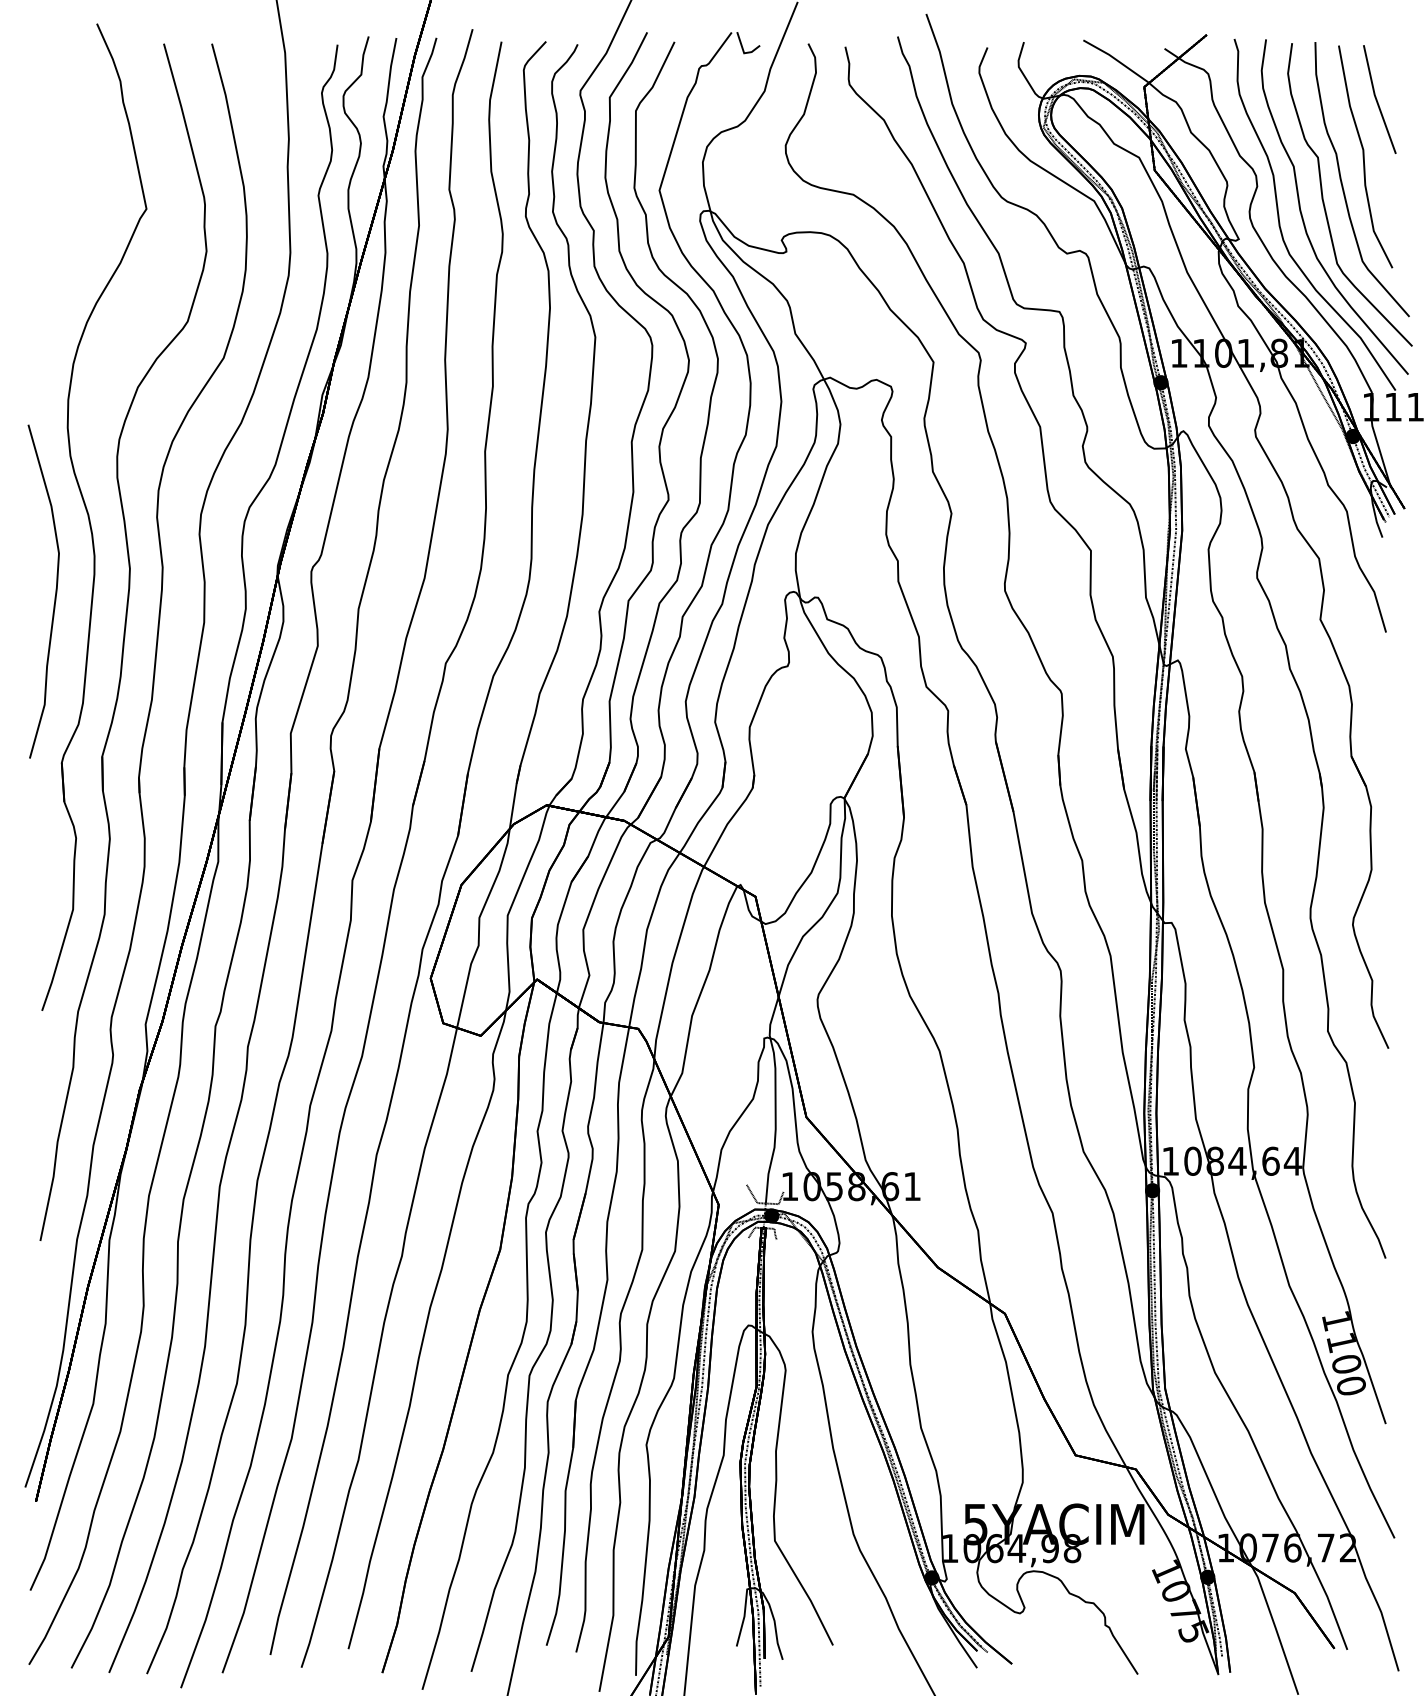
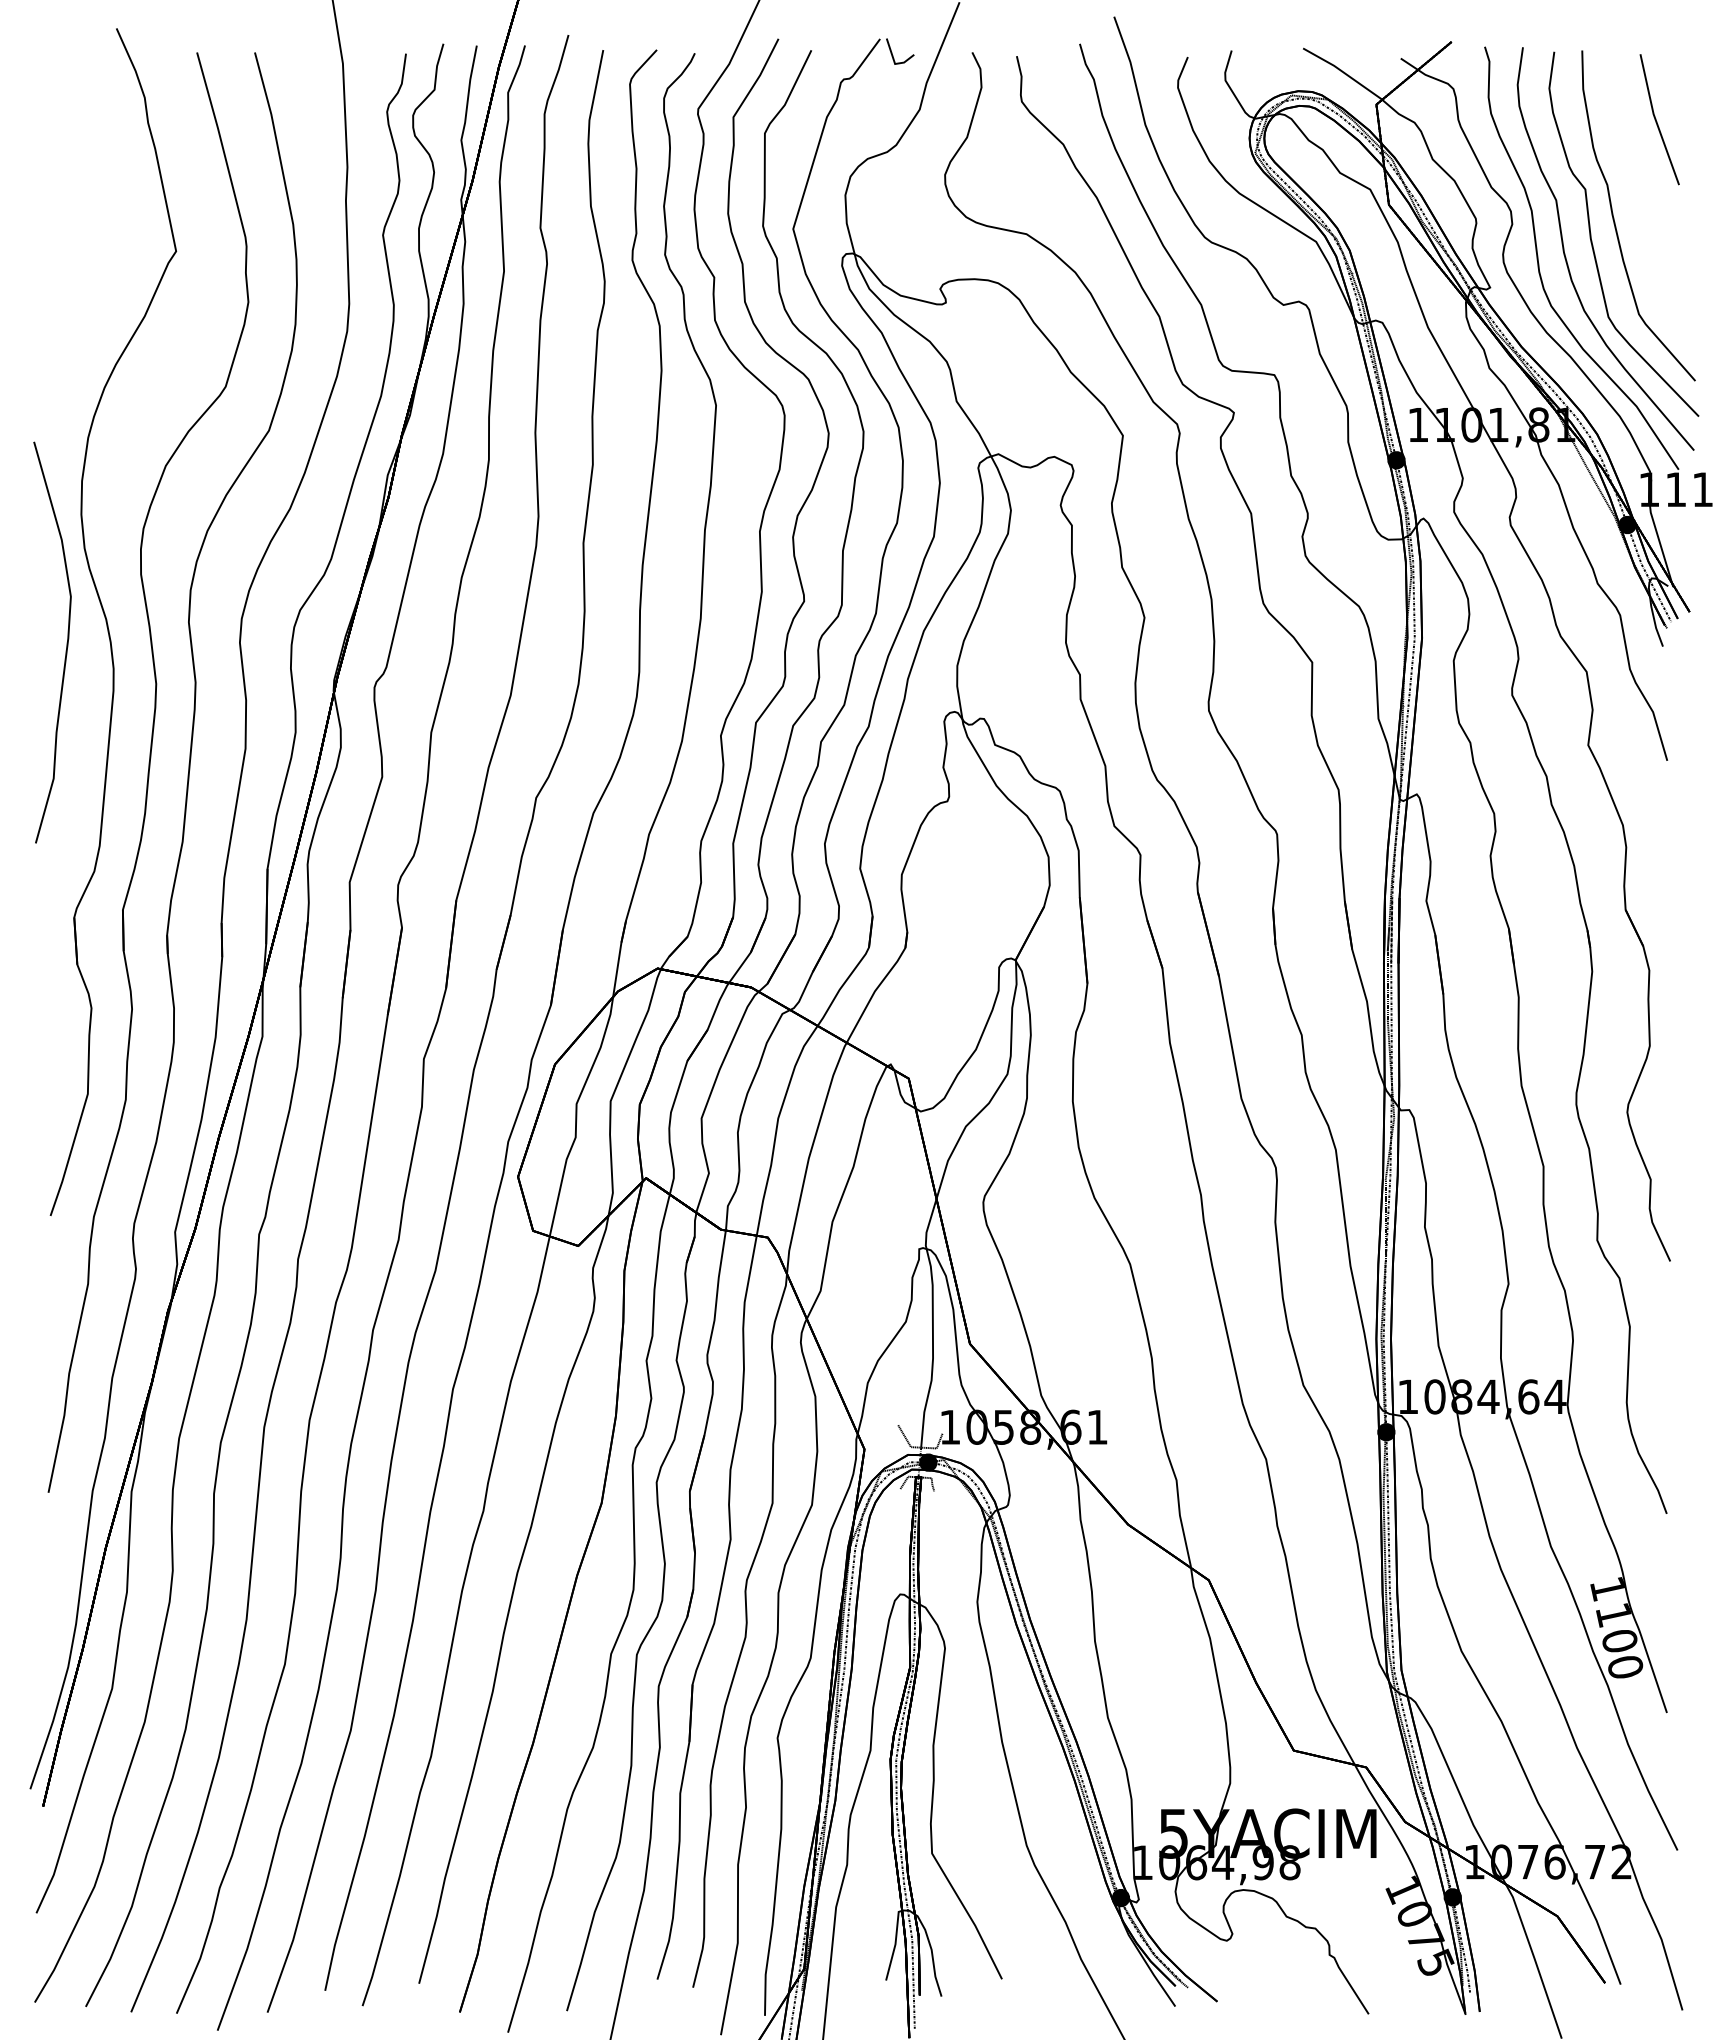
curve: (1364, 156) -> (1641, 188), removed
part: (55, 591) -> (66, 642), moved

